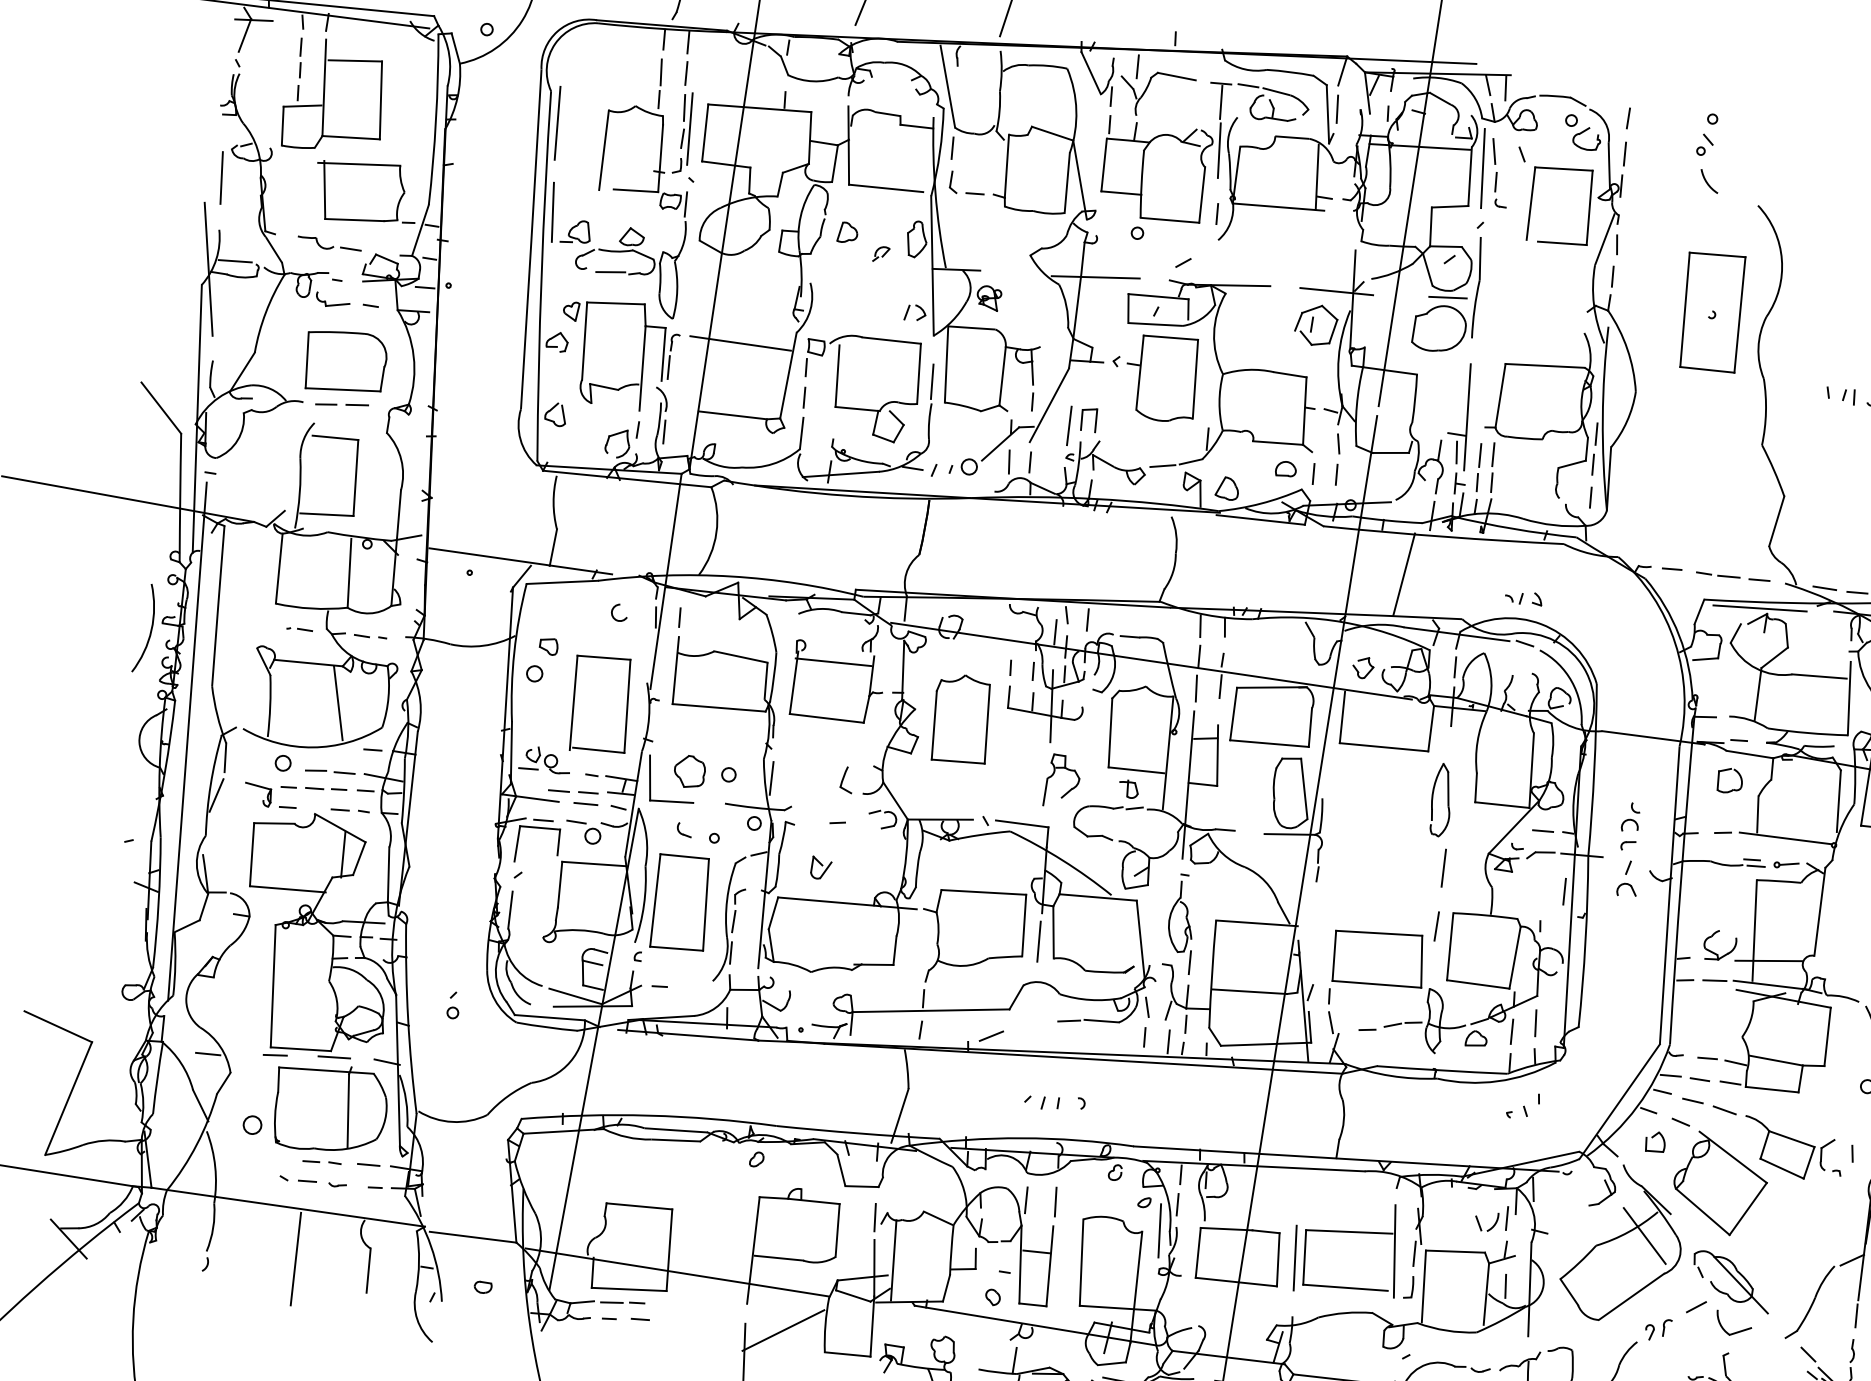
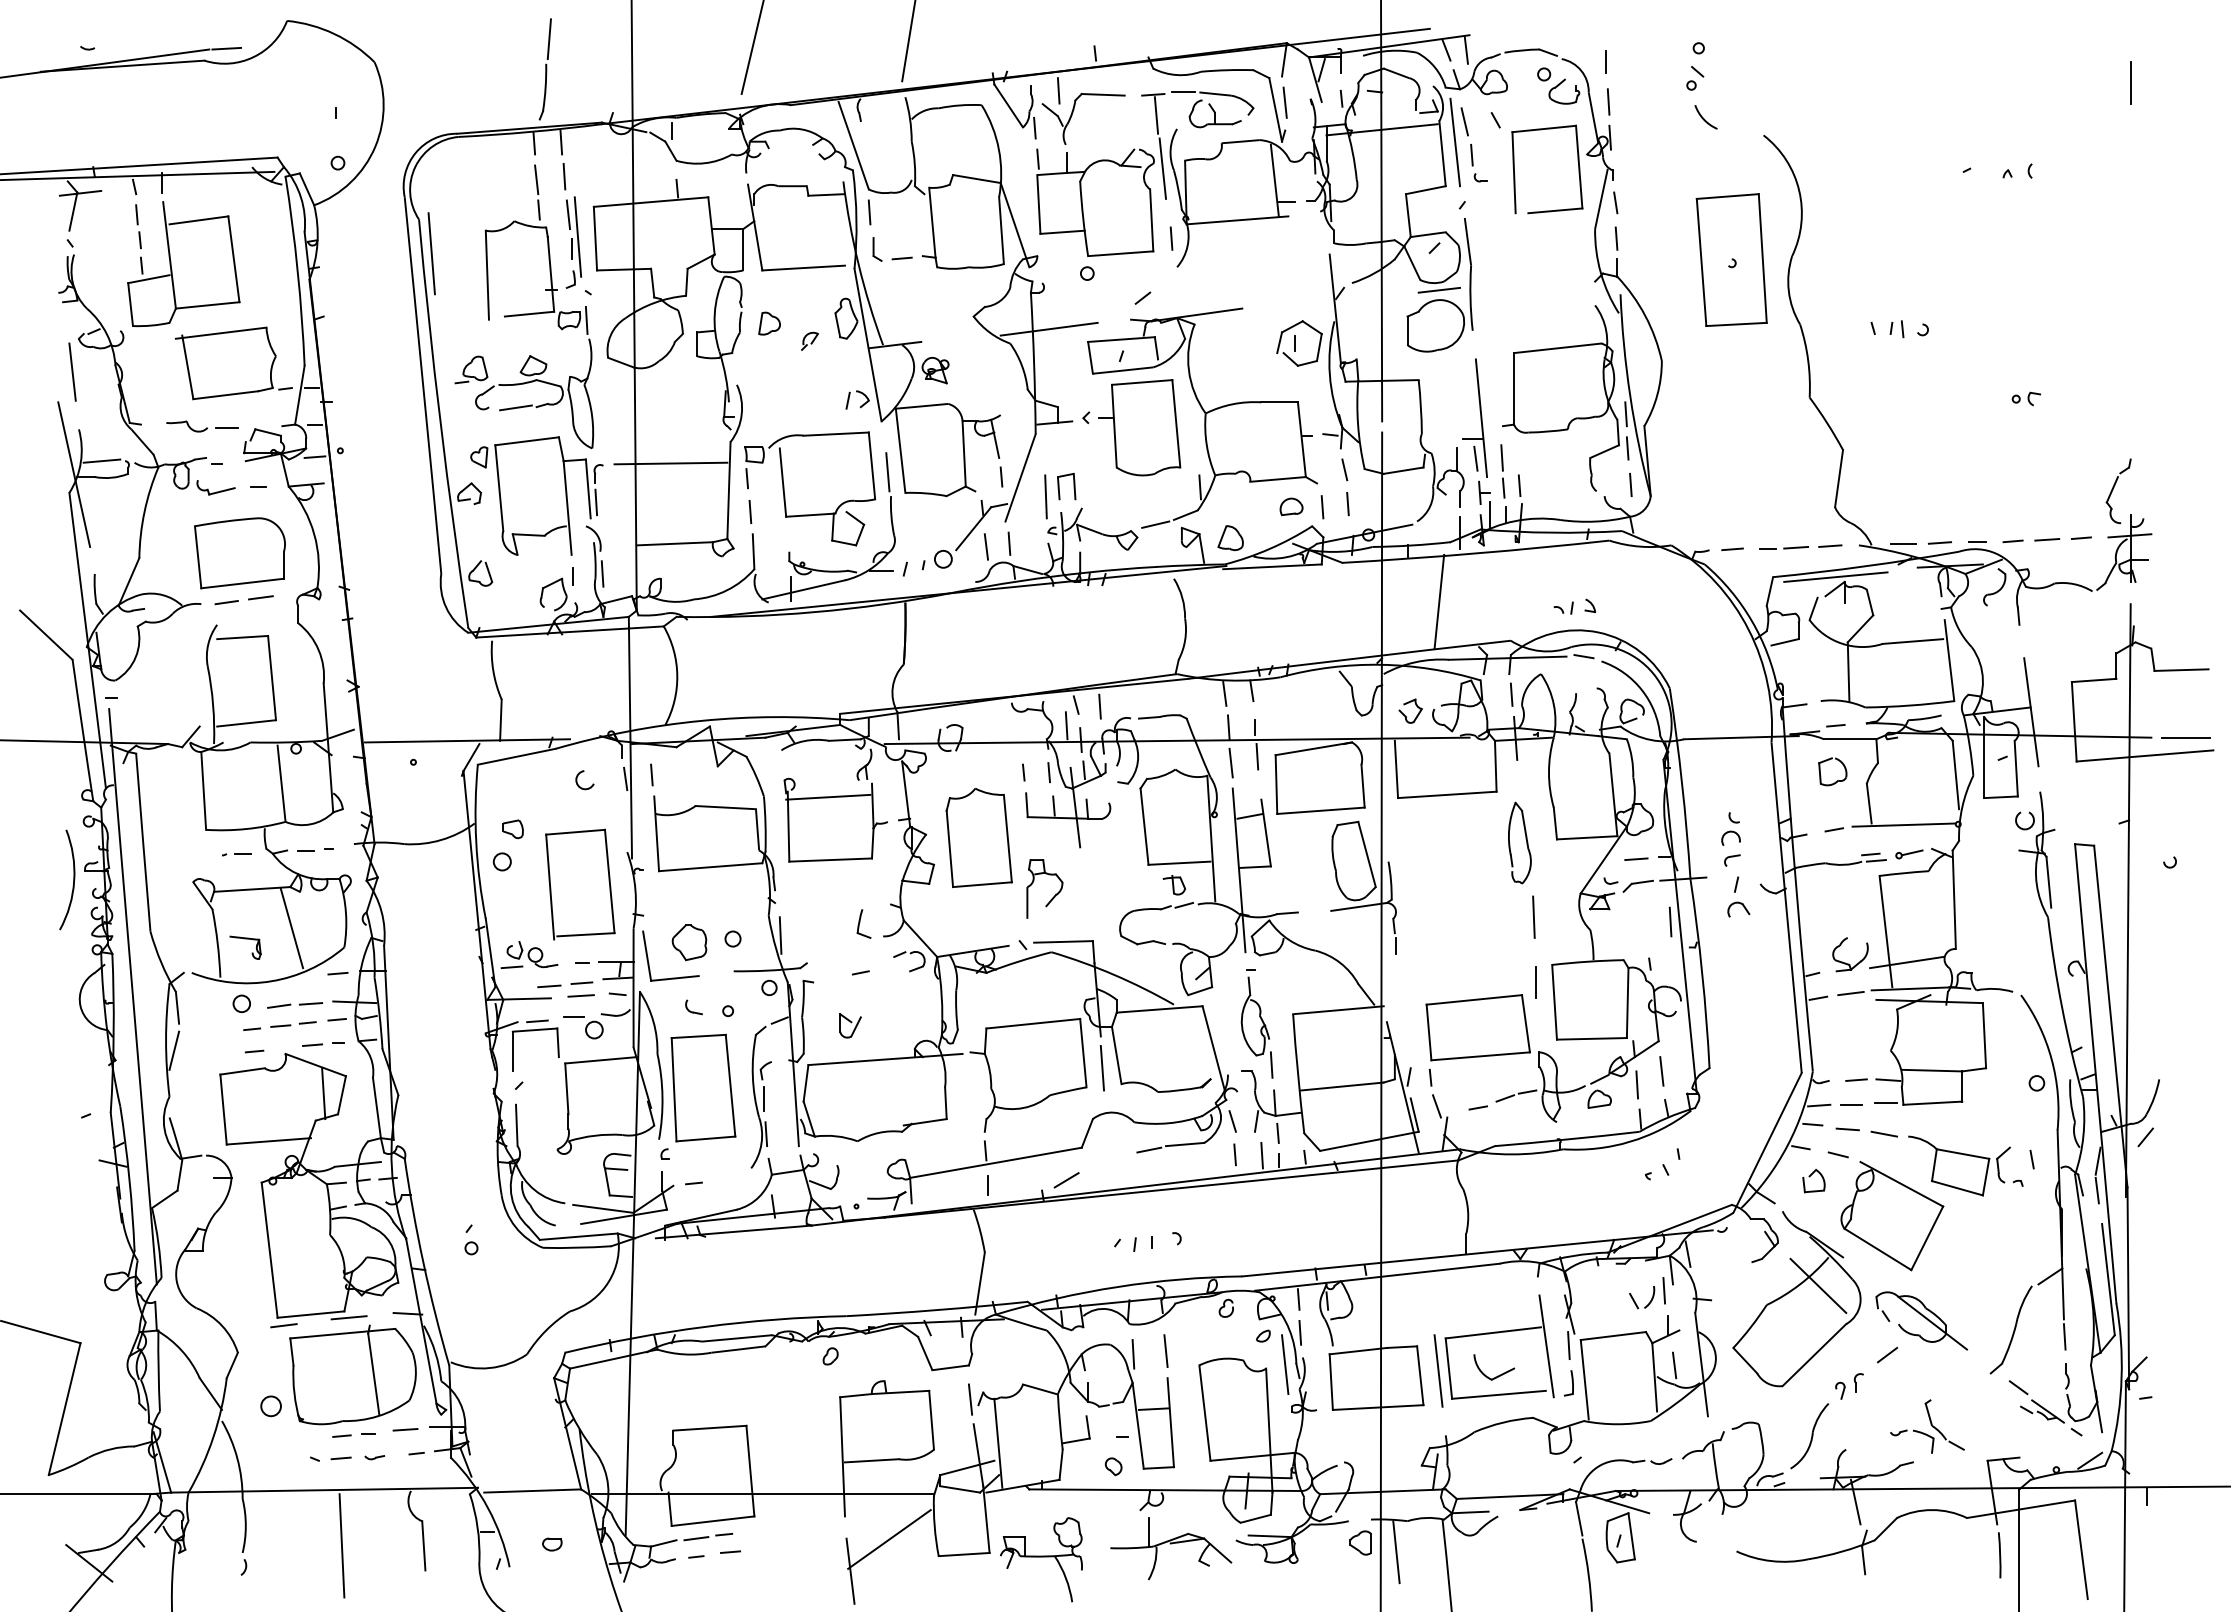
line: (553, 211) -> (442, 351), removed
line: (1336, 291) -> (1315, 302), removed
line: (1493, 454) -> (1516, 454), removed
part: (259, 787) -> (245, 939), moved
part: (1069, 790) -> (1053, 896), moved
line: (207, 1053) -> (209, 1335), removed
part: (1735, 1331) -> (1497, 1375), moved

